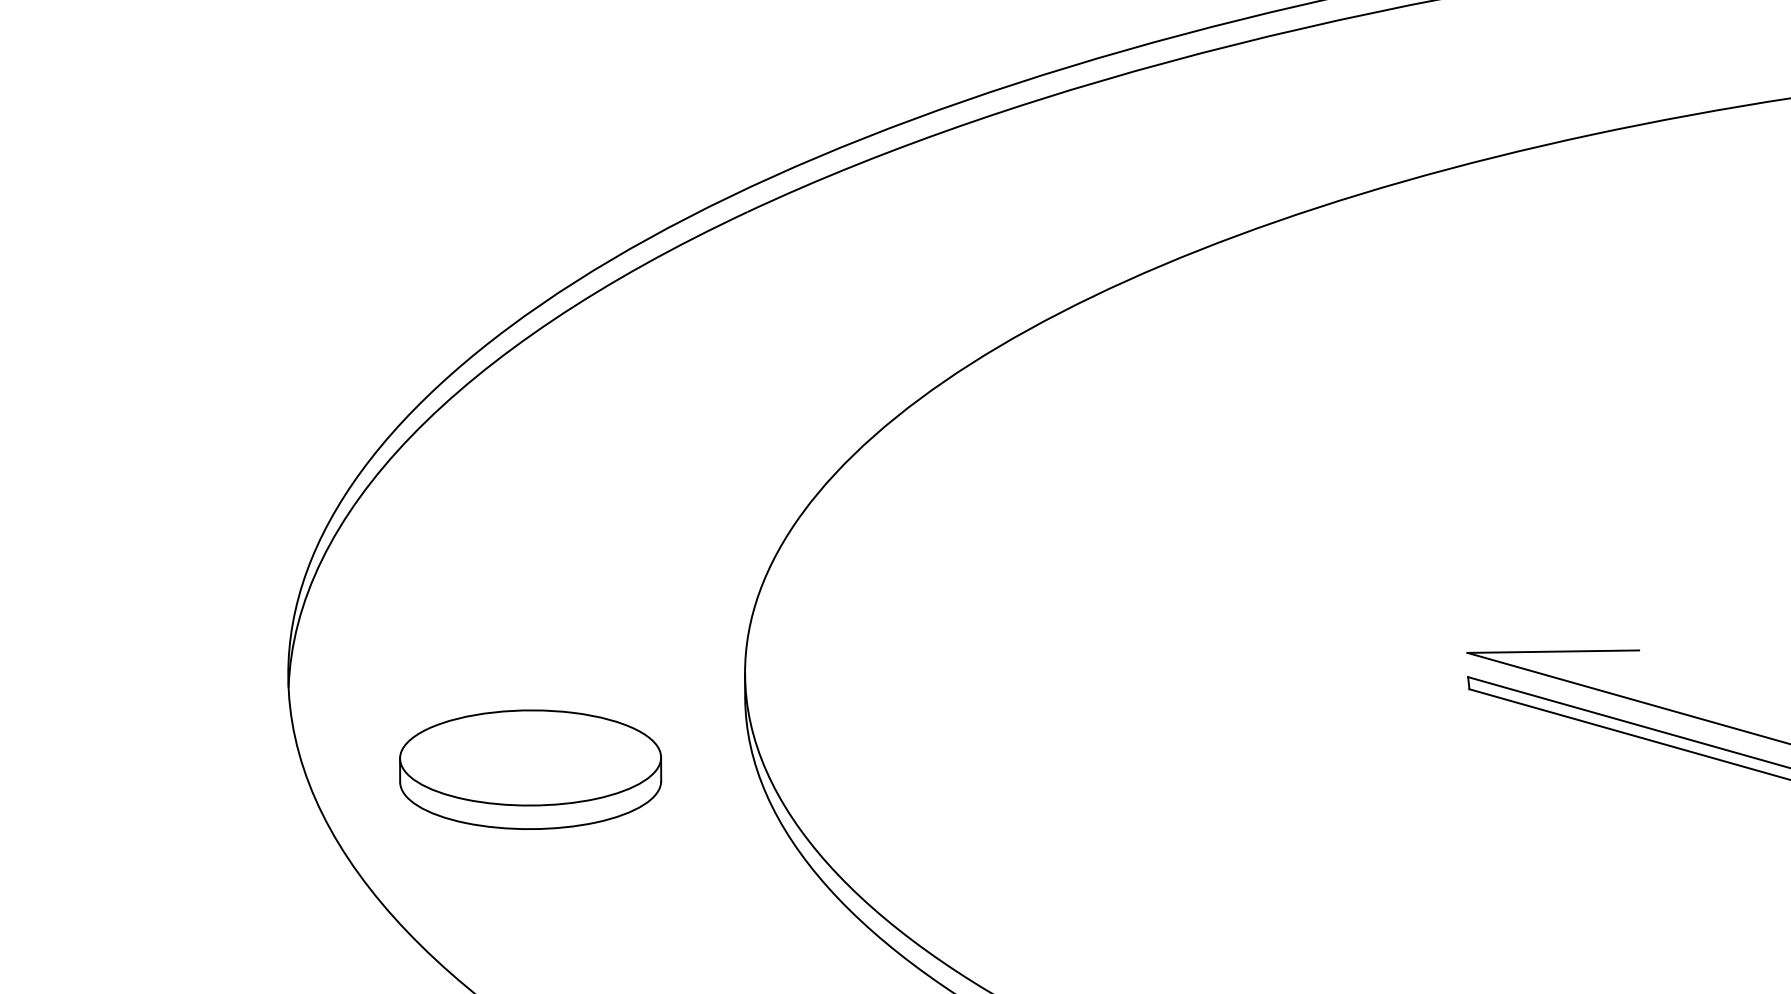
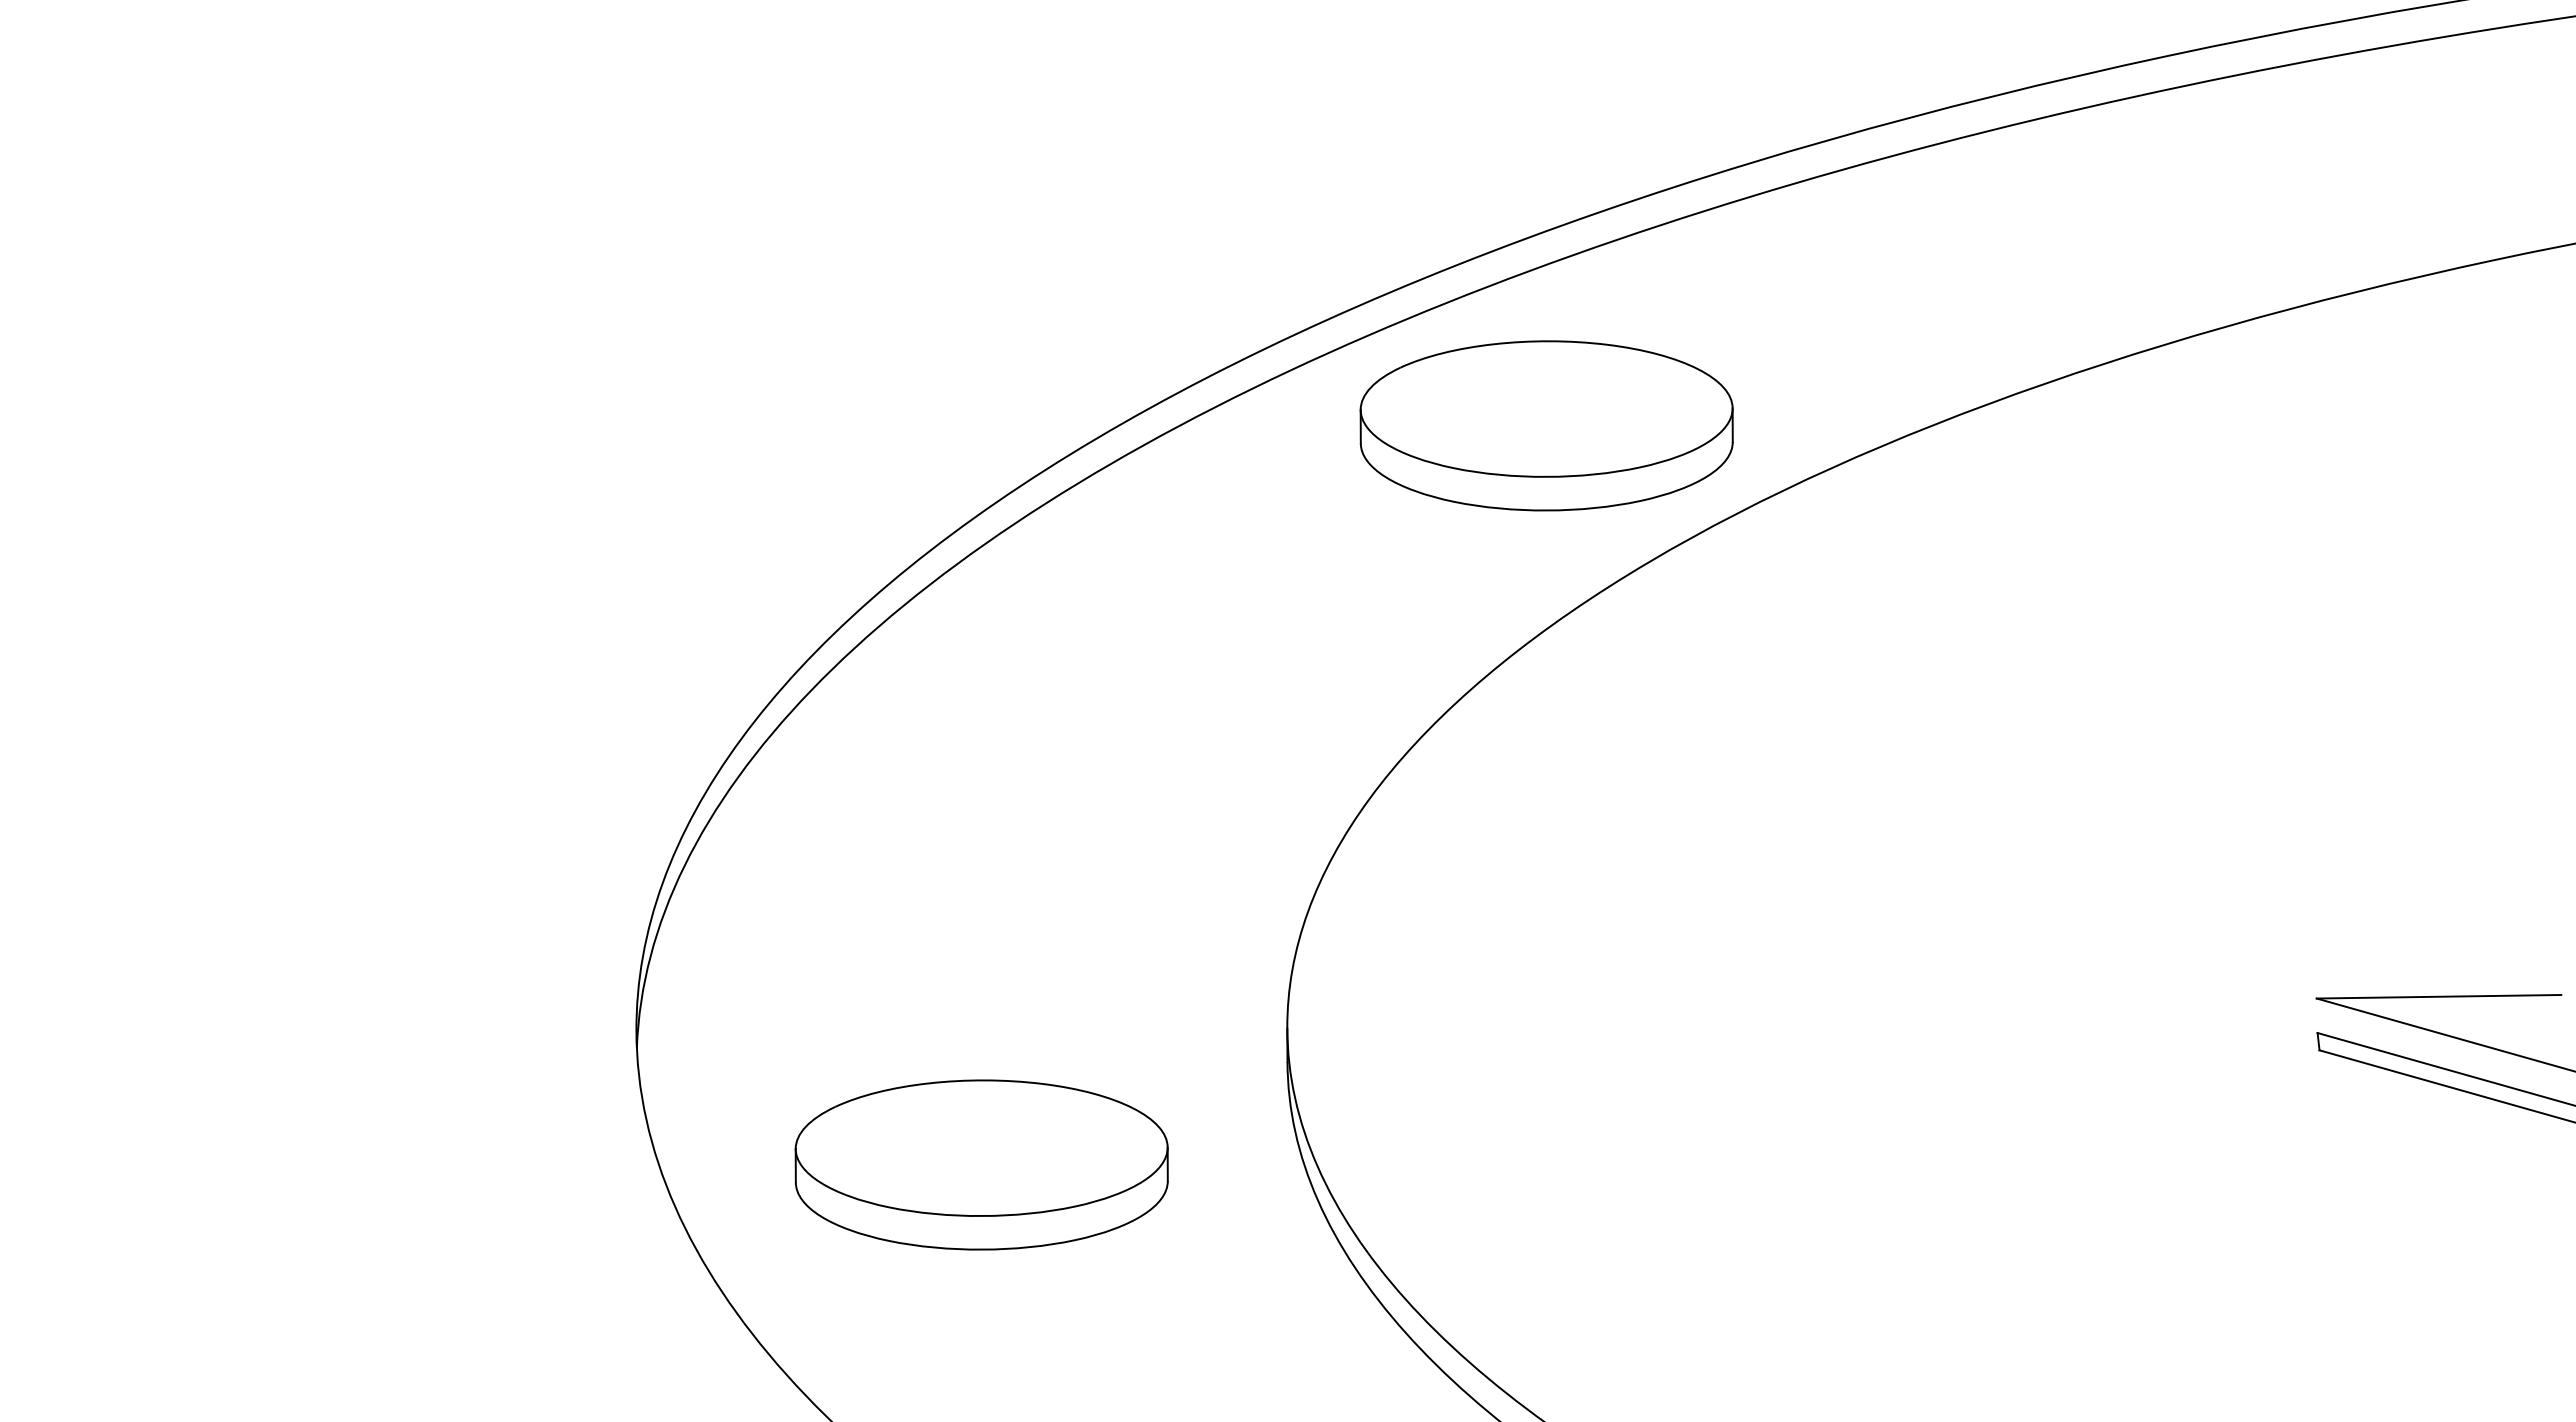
part: (926, 250) -> (1546, 425), added

